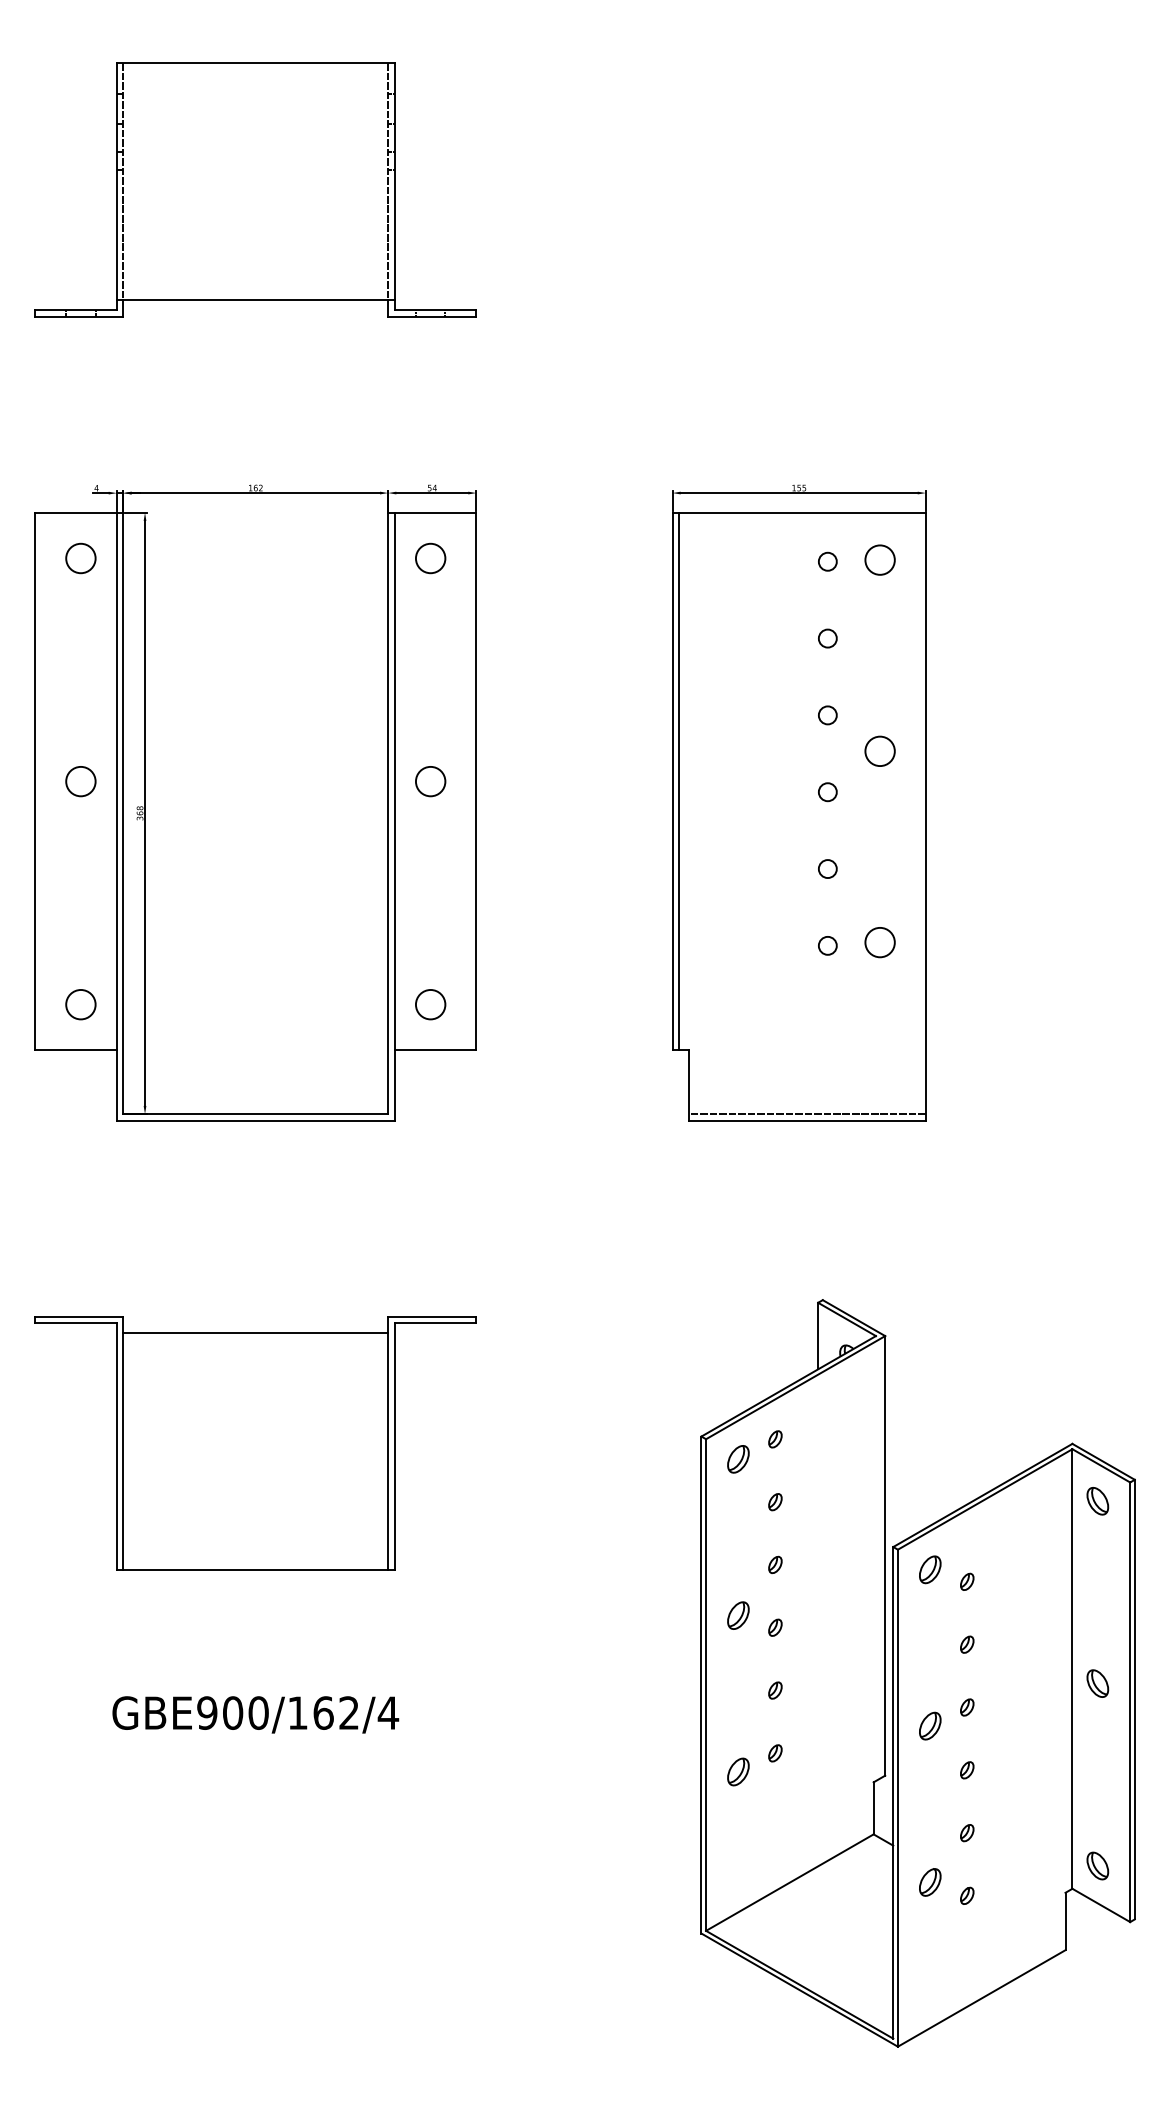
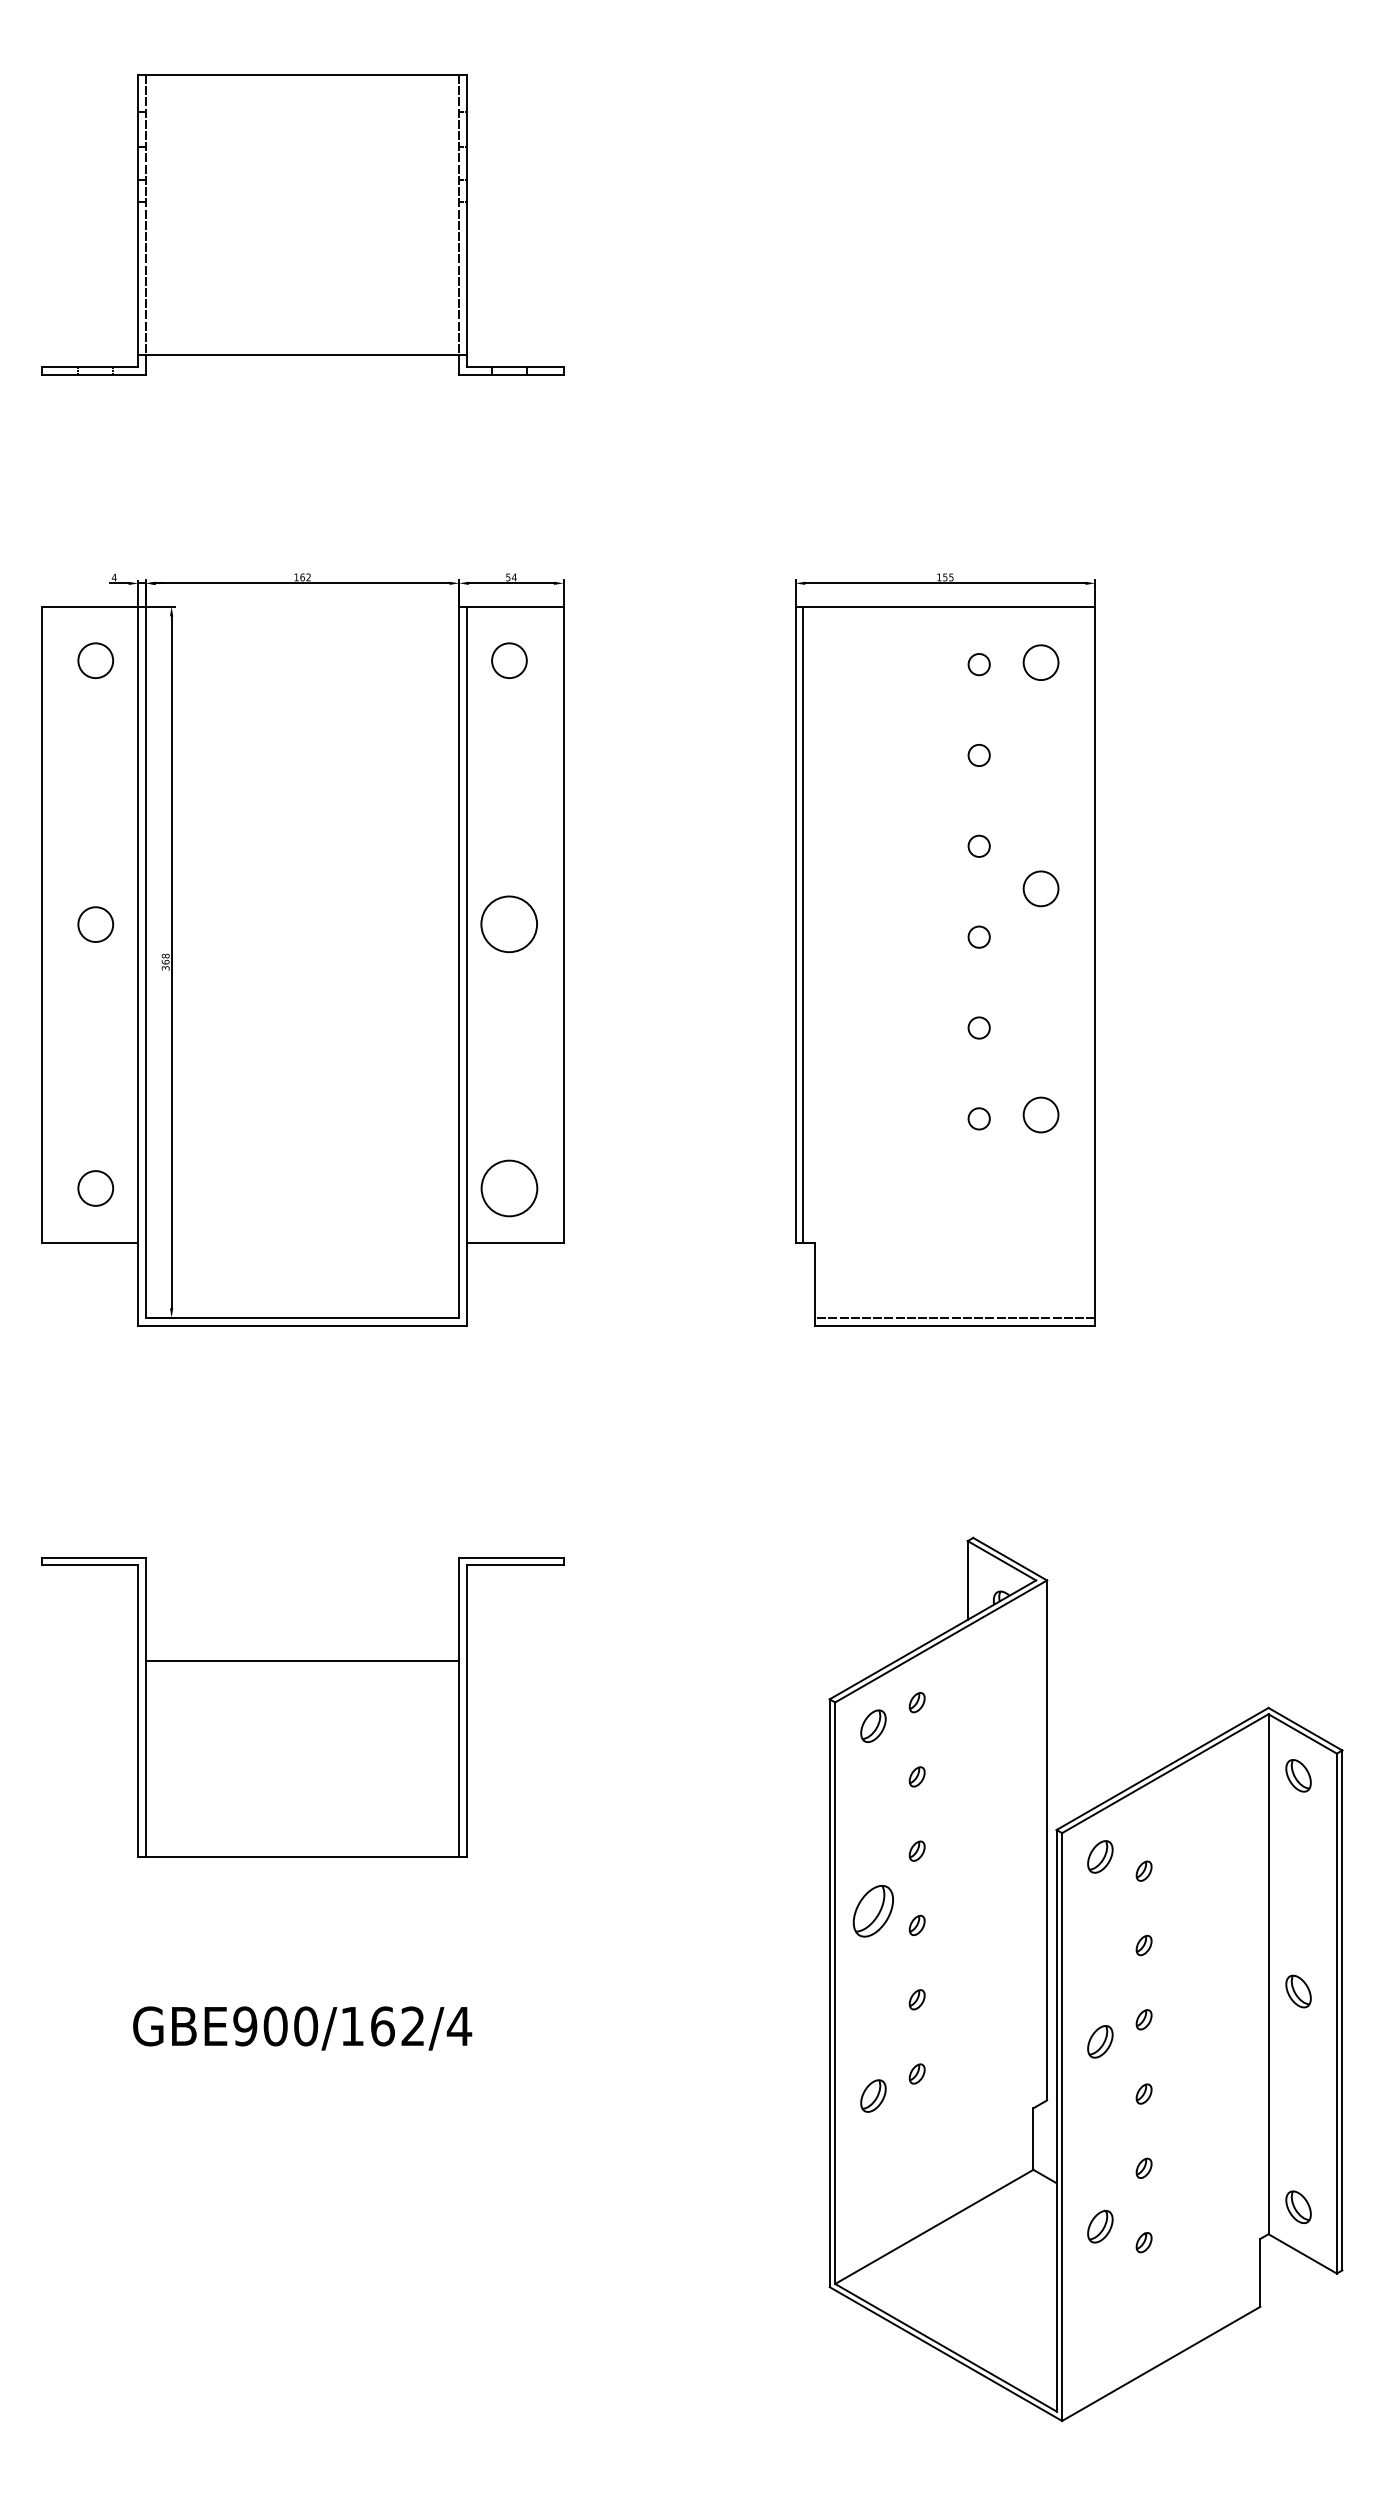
circle: (430, 781) -> (509, 924), size x1.6
circle: (430, 1004) -> (509, 1188), size x1.6
line: (255, 1333) -> (302, 1661), moved
part: (738, 1615) -> (873, 1910), size x1.6

